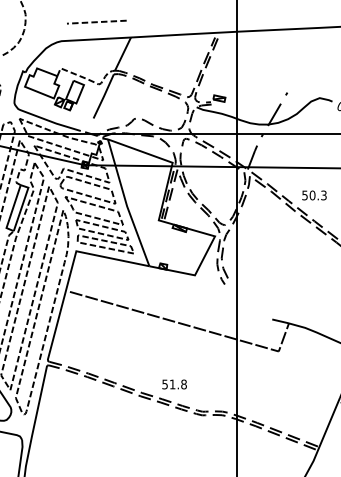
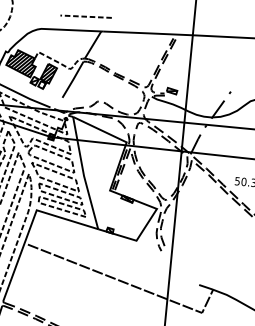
line: (96, 21) -> (85, 16), moved
hatch: (41, 83) -> (20, 63), added
hatch: (74, 92) -> (48, 73), added

